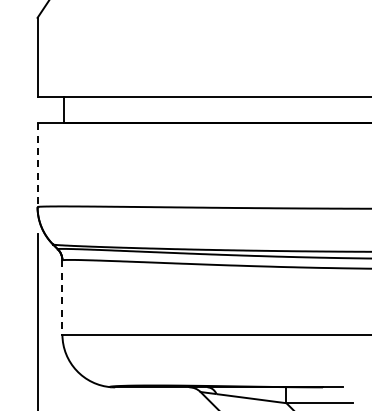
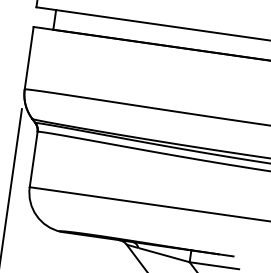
line: (37, 165) -> (29, 58), dashed -> solid
line: (62, 298) -> (33, 160), dashed -> solid

